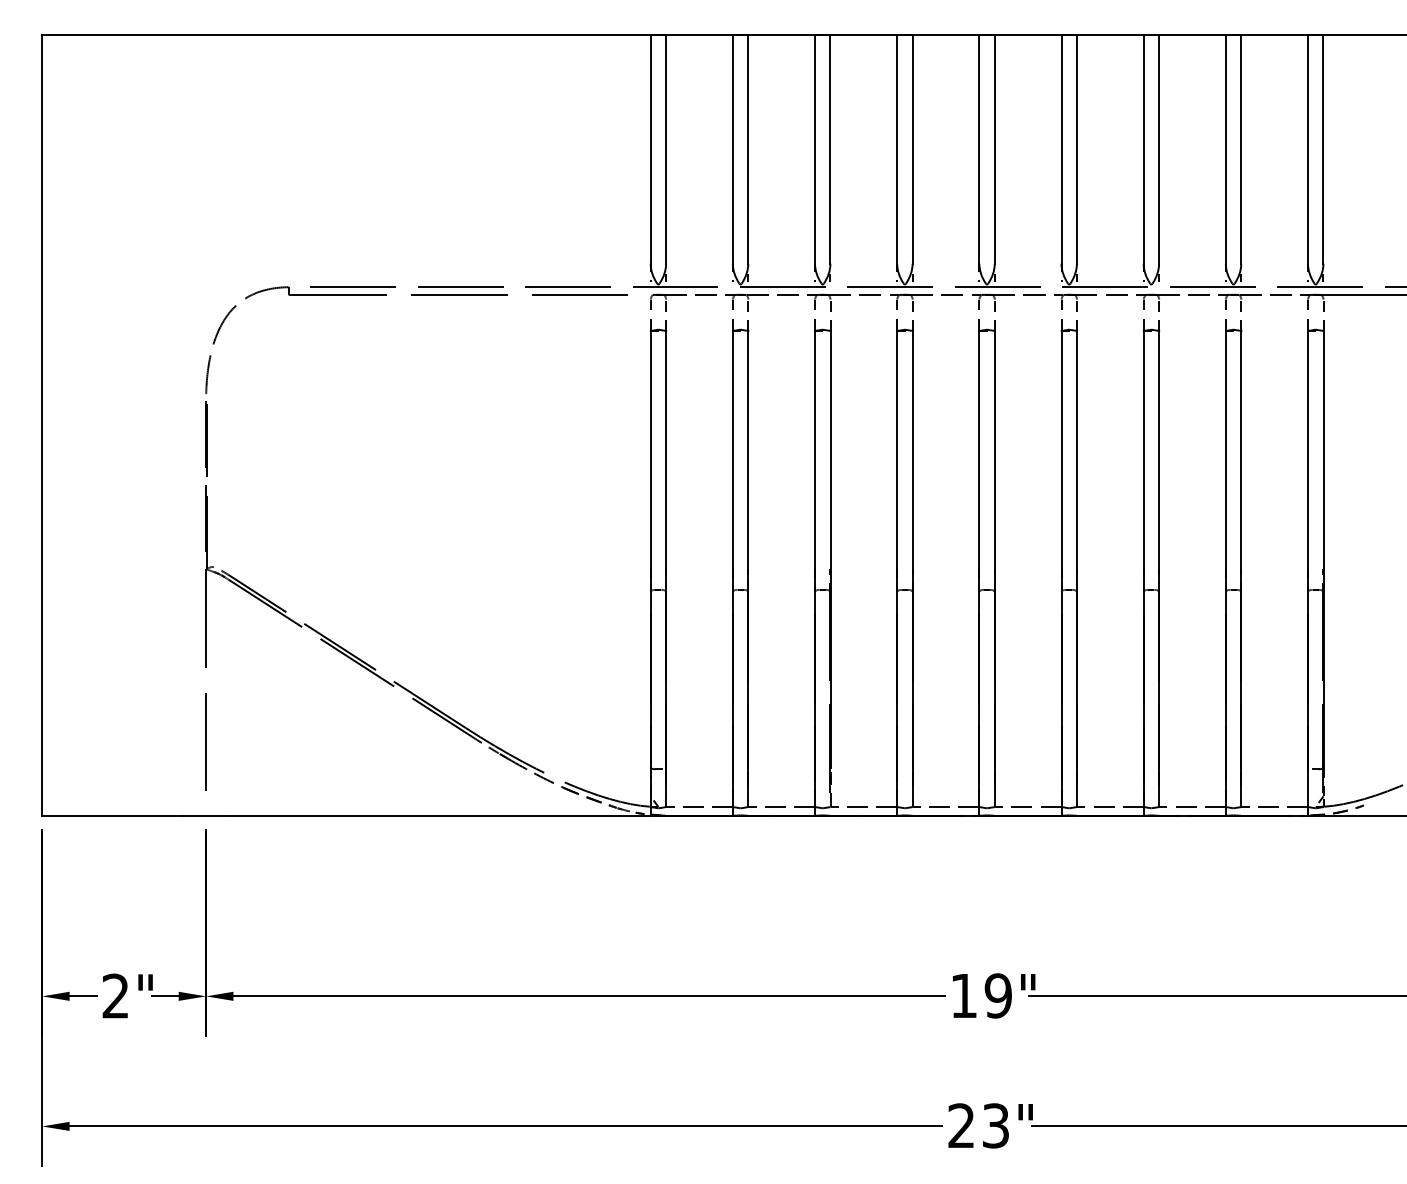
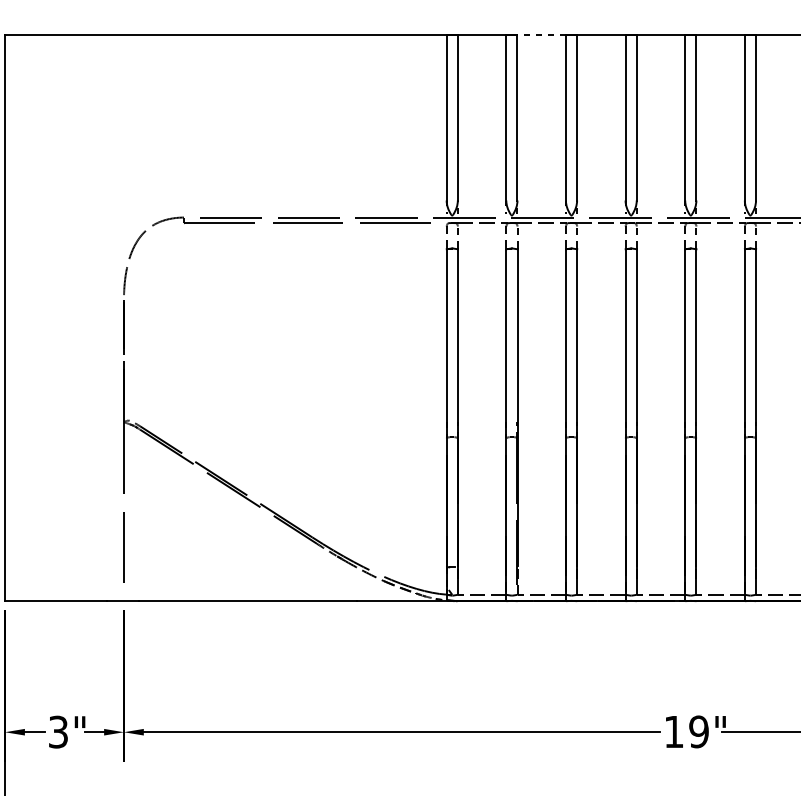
line: (781, 35) -> (541, 34), solid -> dashed
text: (115, 995) -> (58, 731), 2" -> 3"

